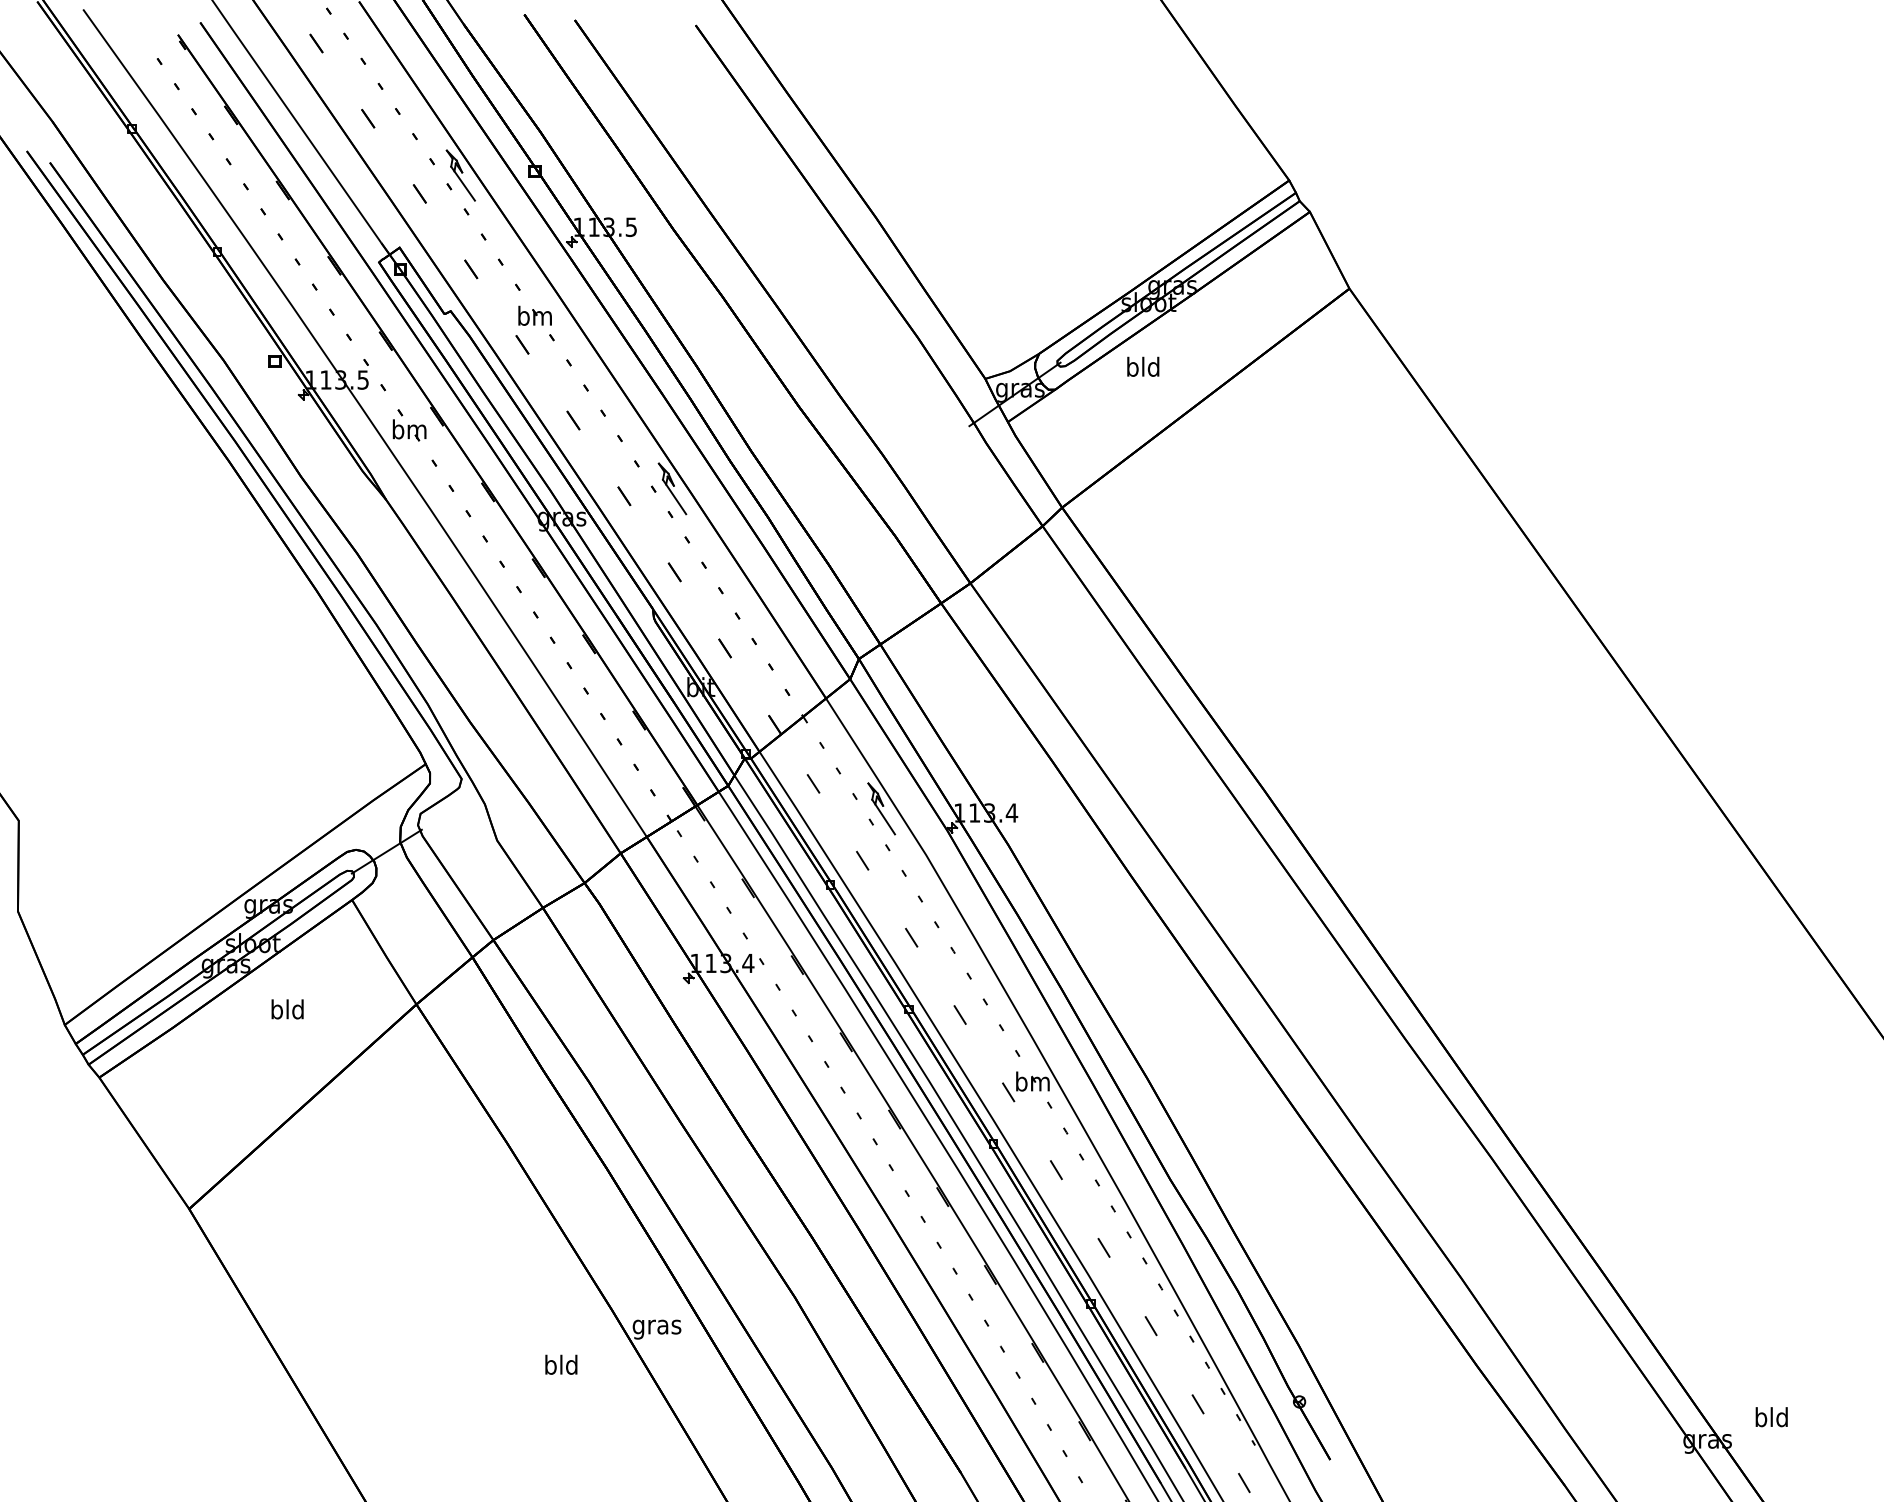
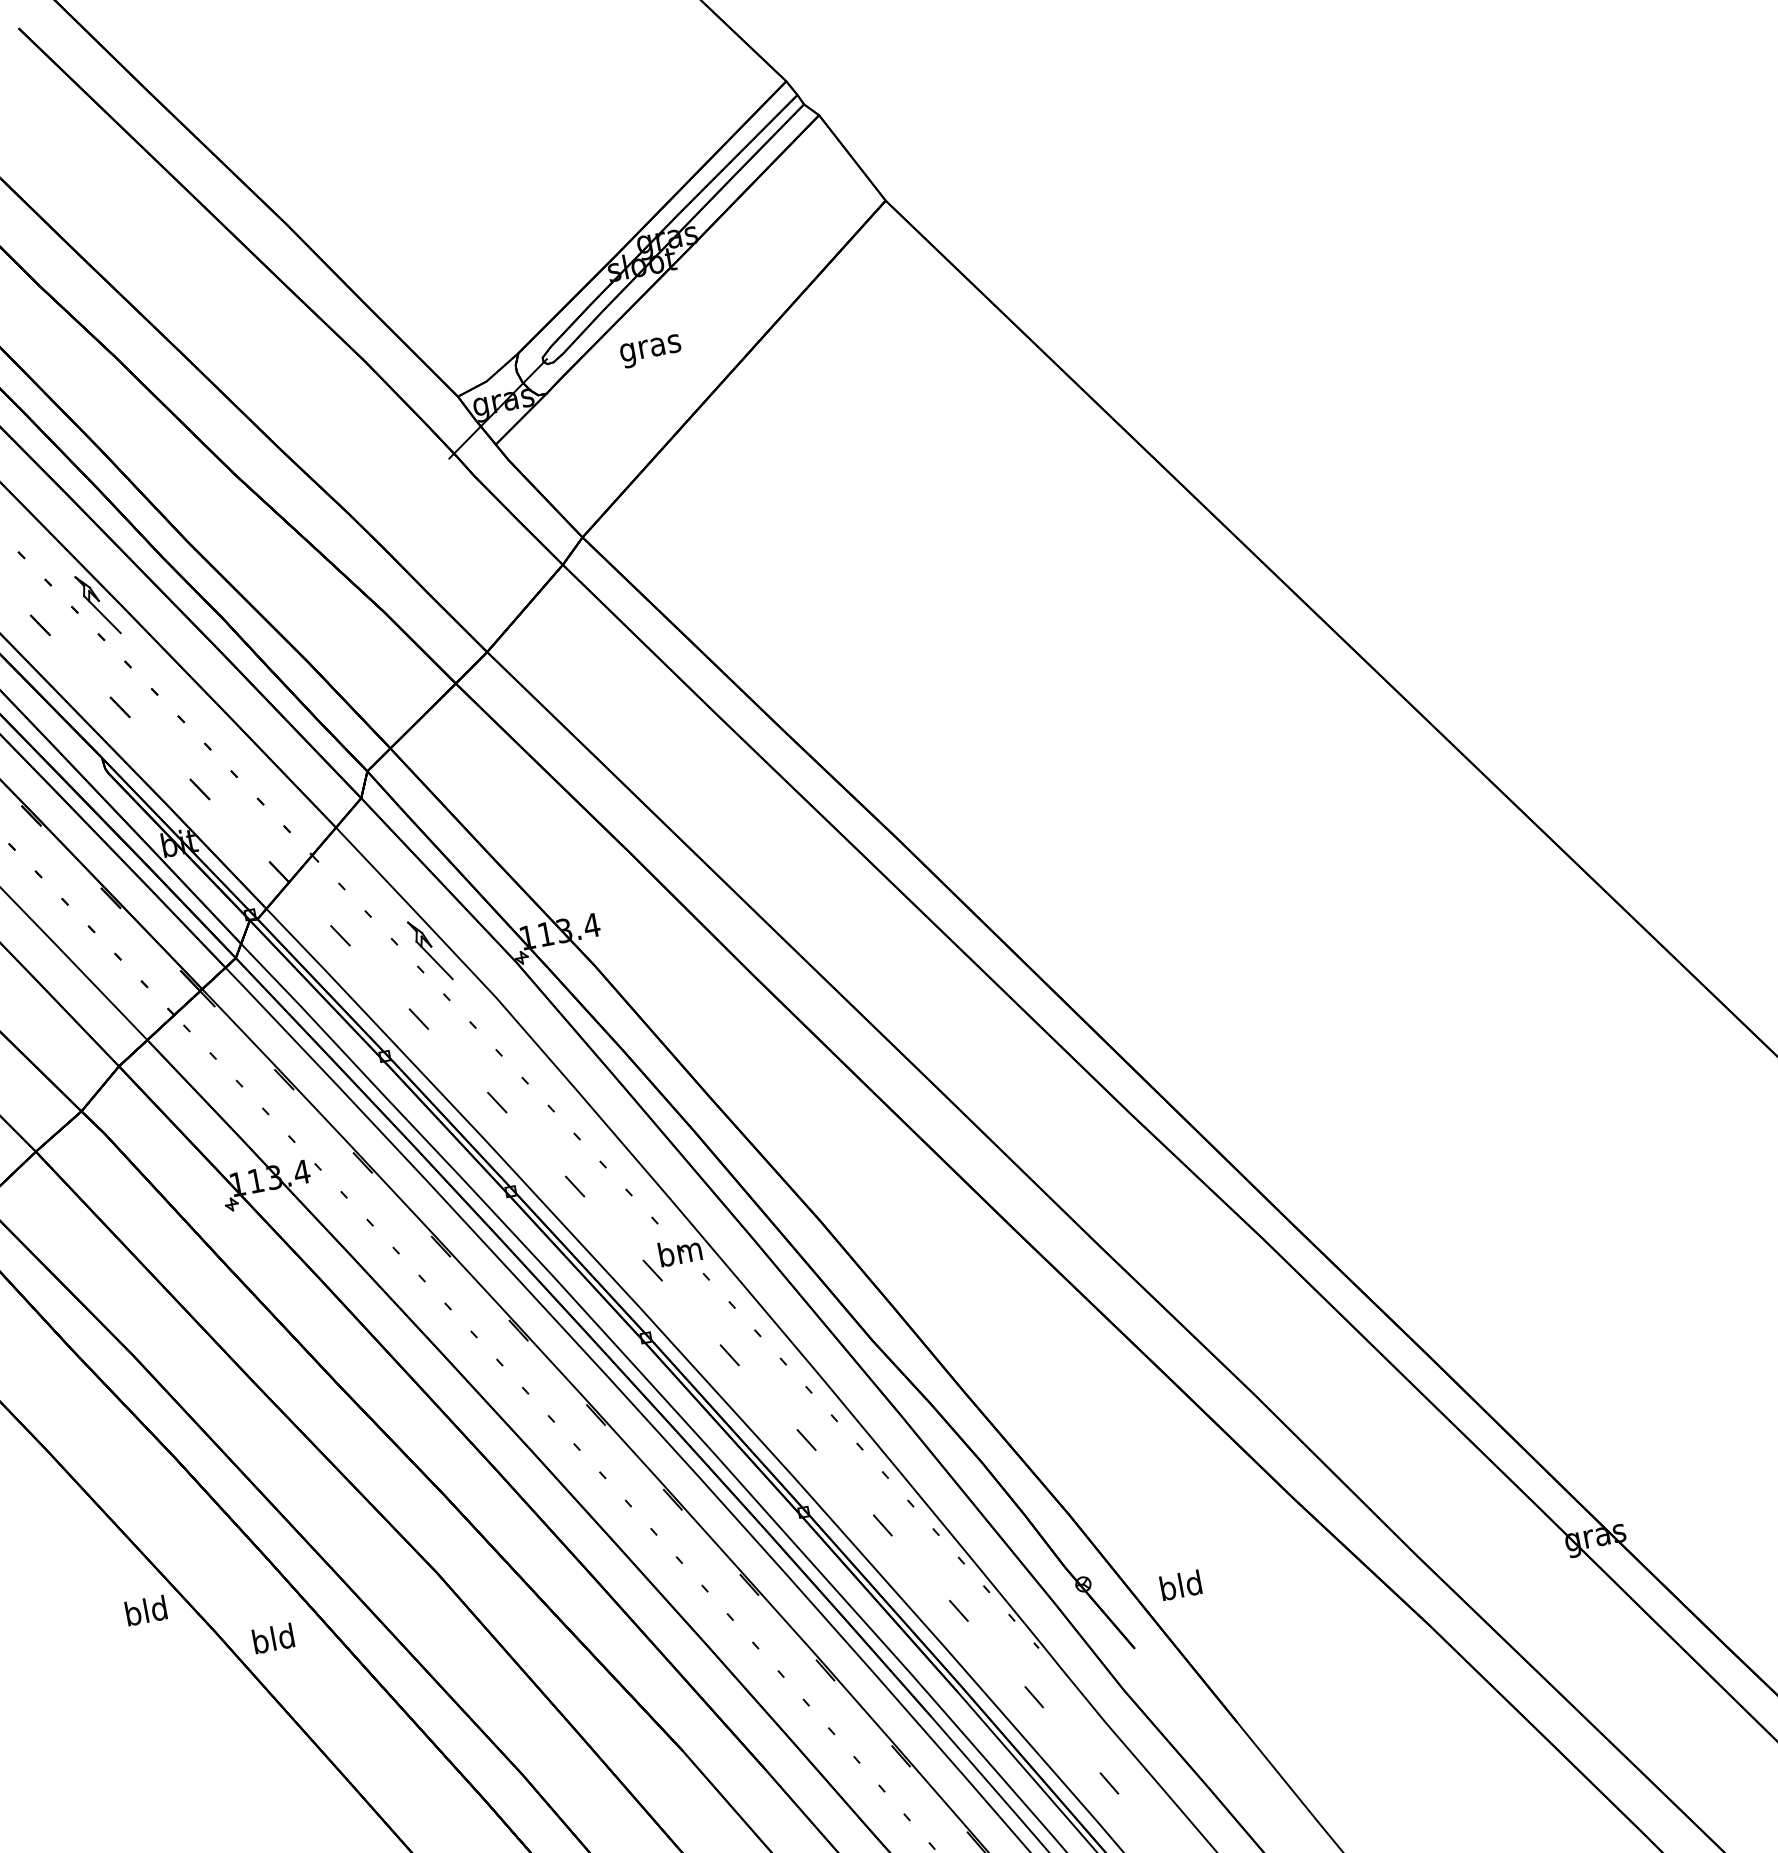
text: (1143, 368) -> (650, 347), bld -> gras
text: (656, 1326) -> (273, 1641), gras -> bld
text: (561, 1364) -> (146, 1610), moved
text: (1771, 1417) -> (1180, 1585), moved

